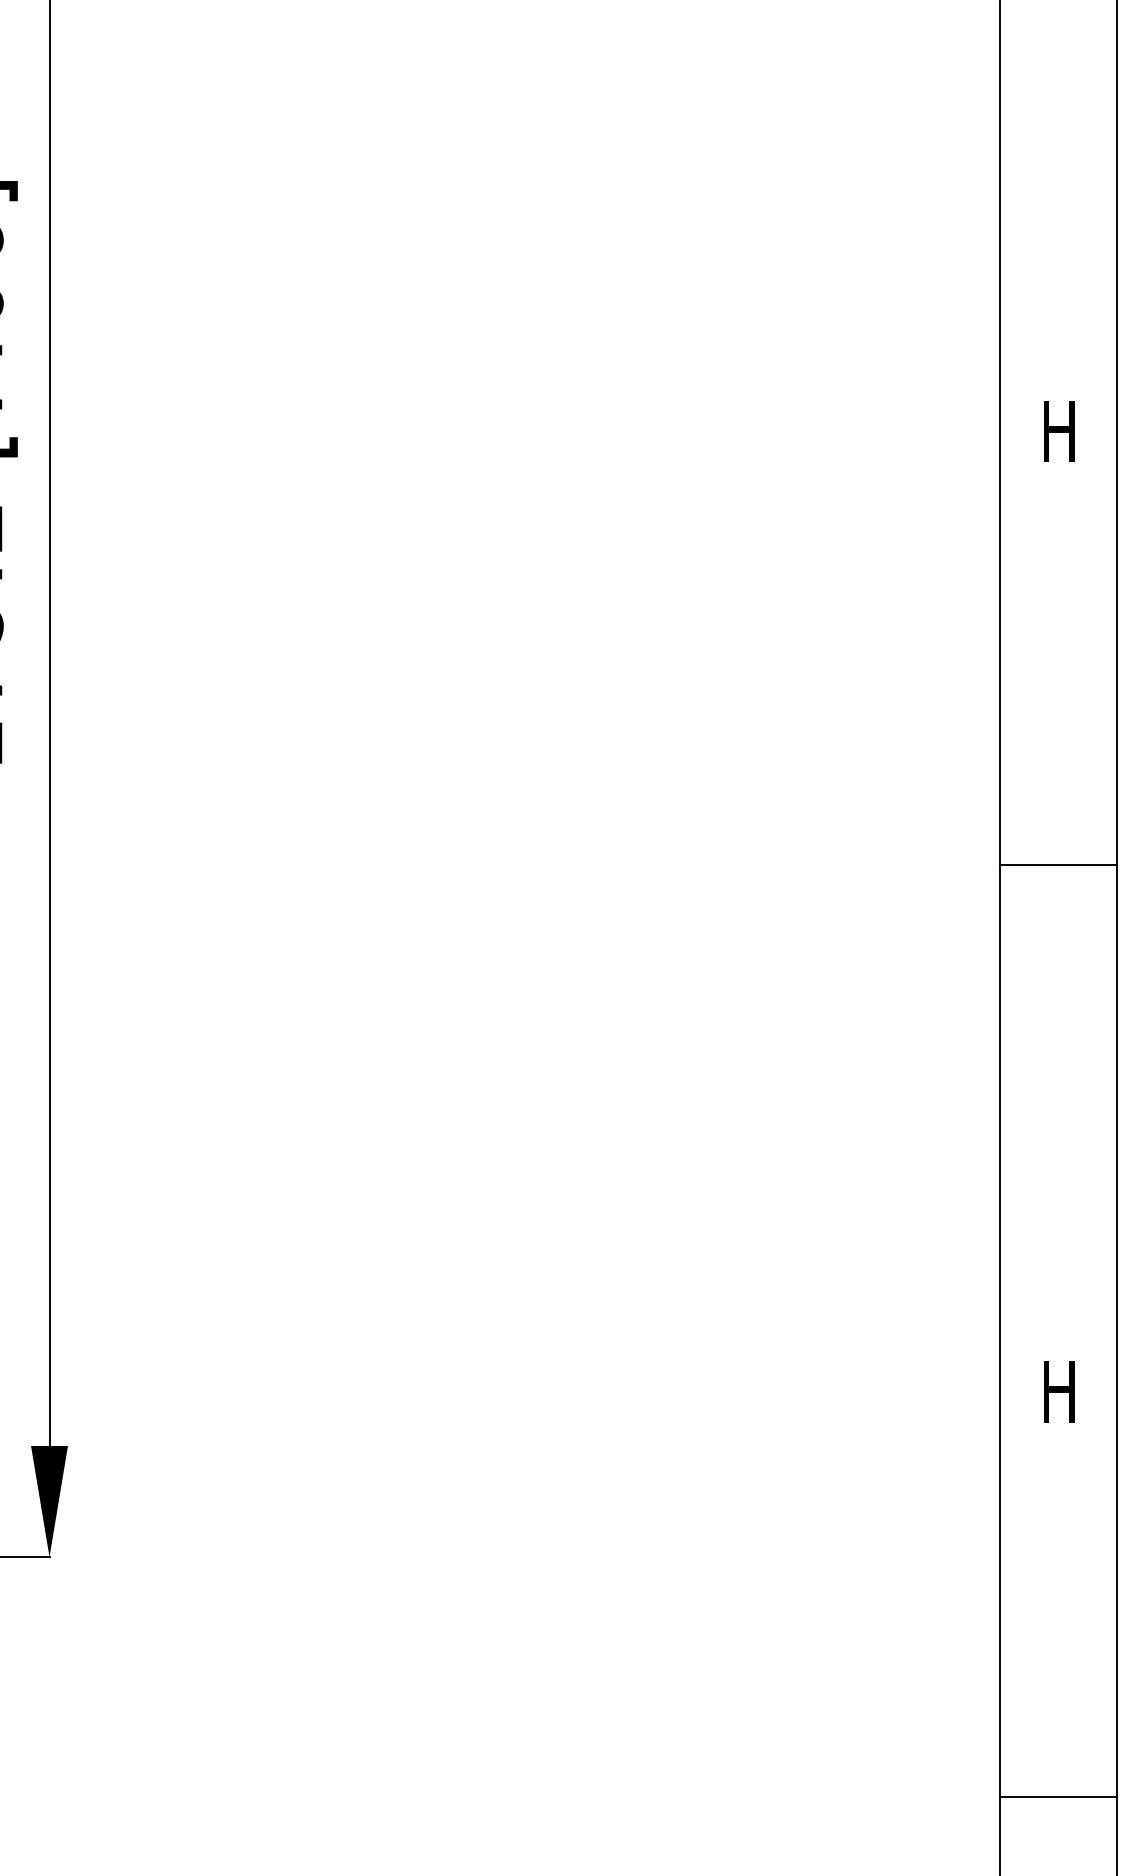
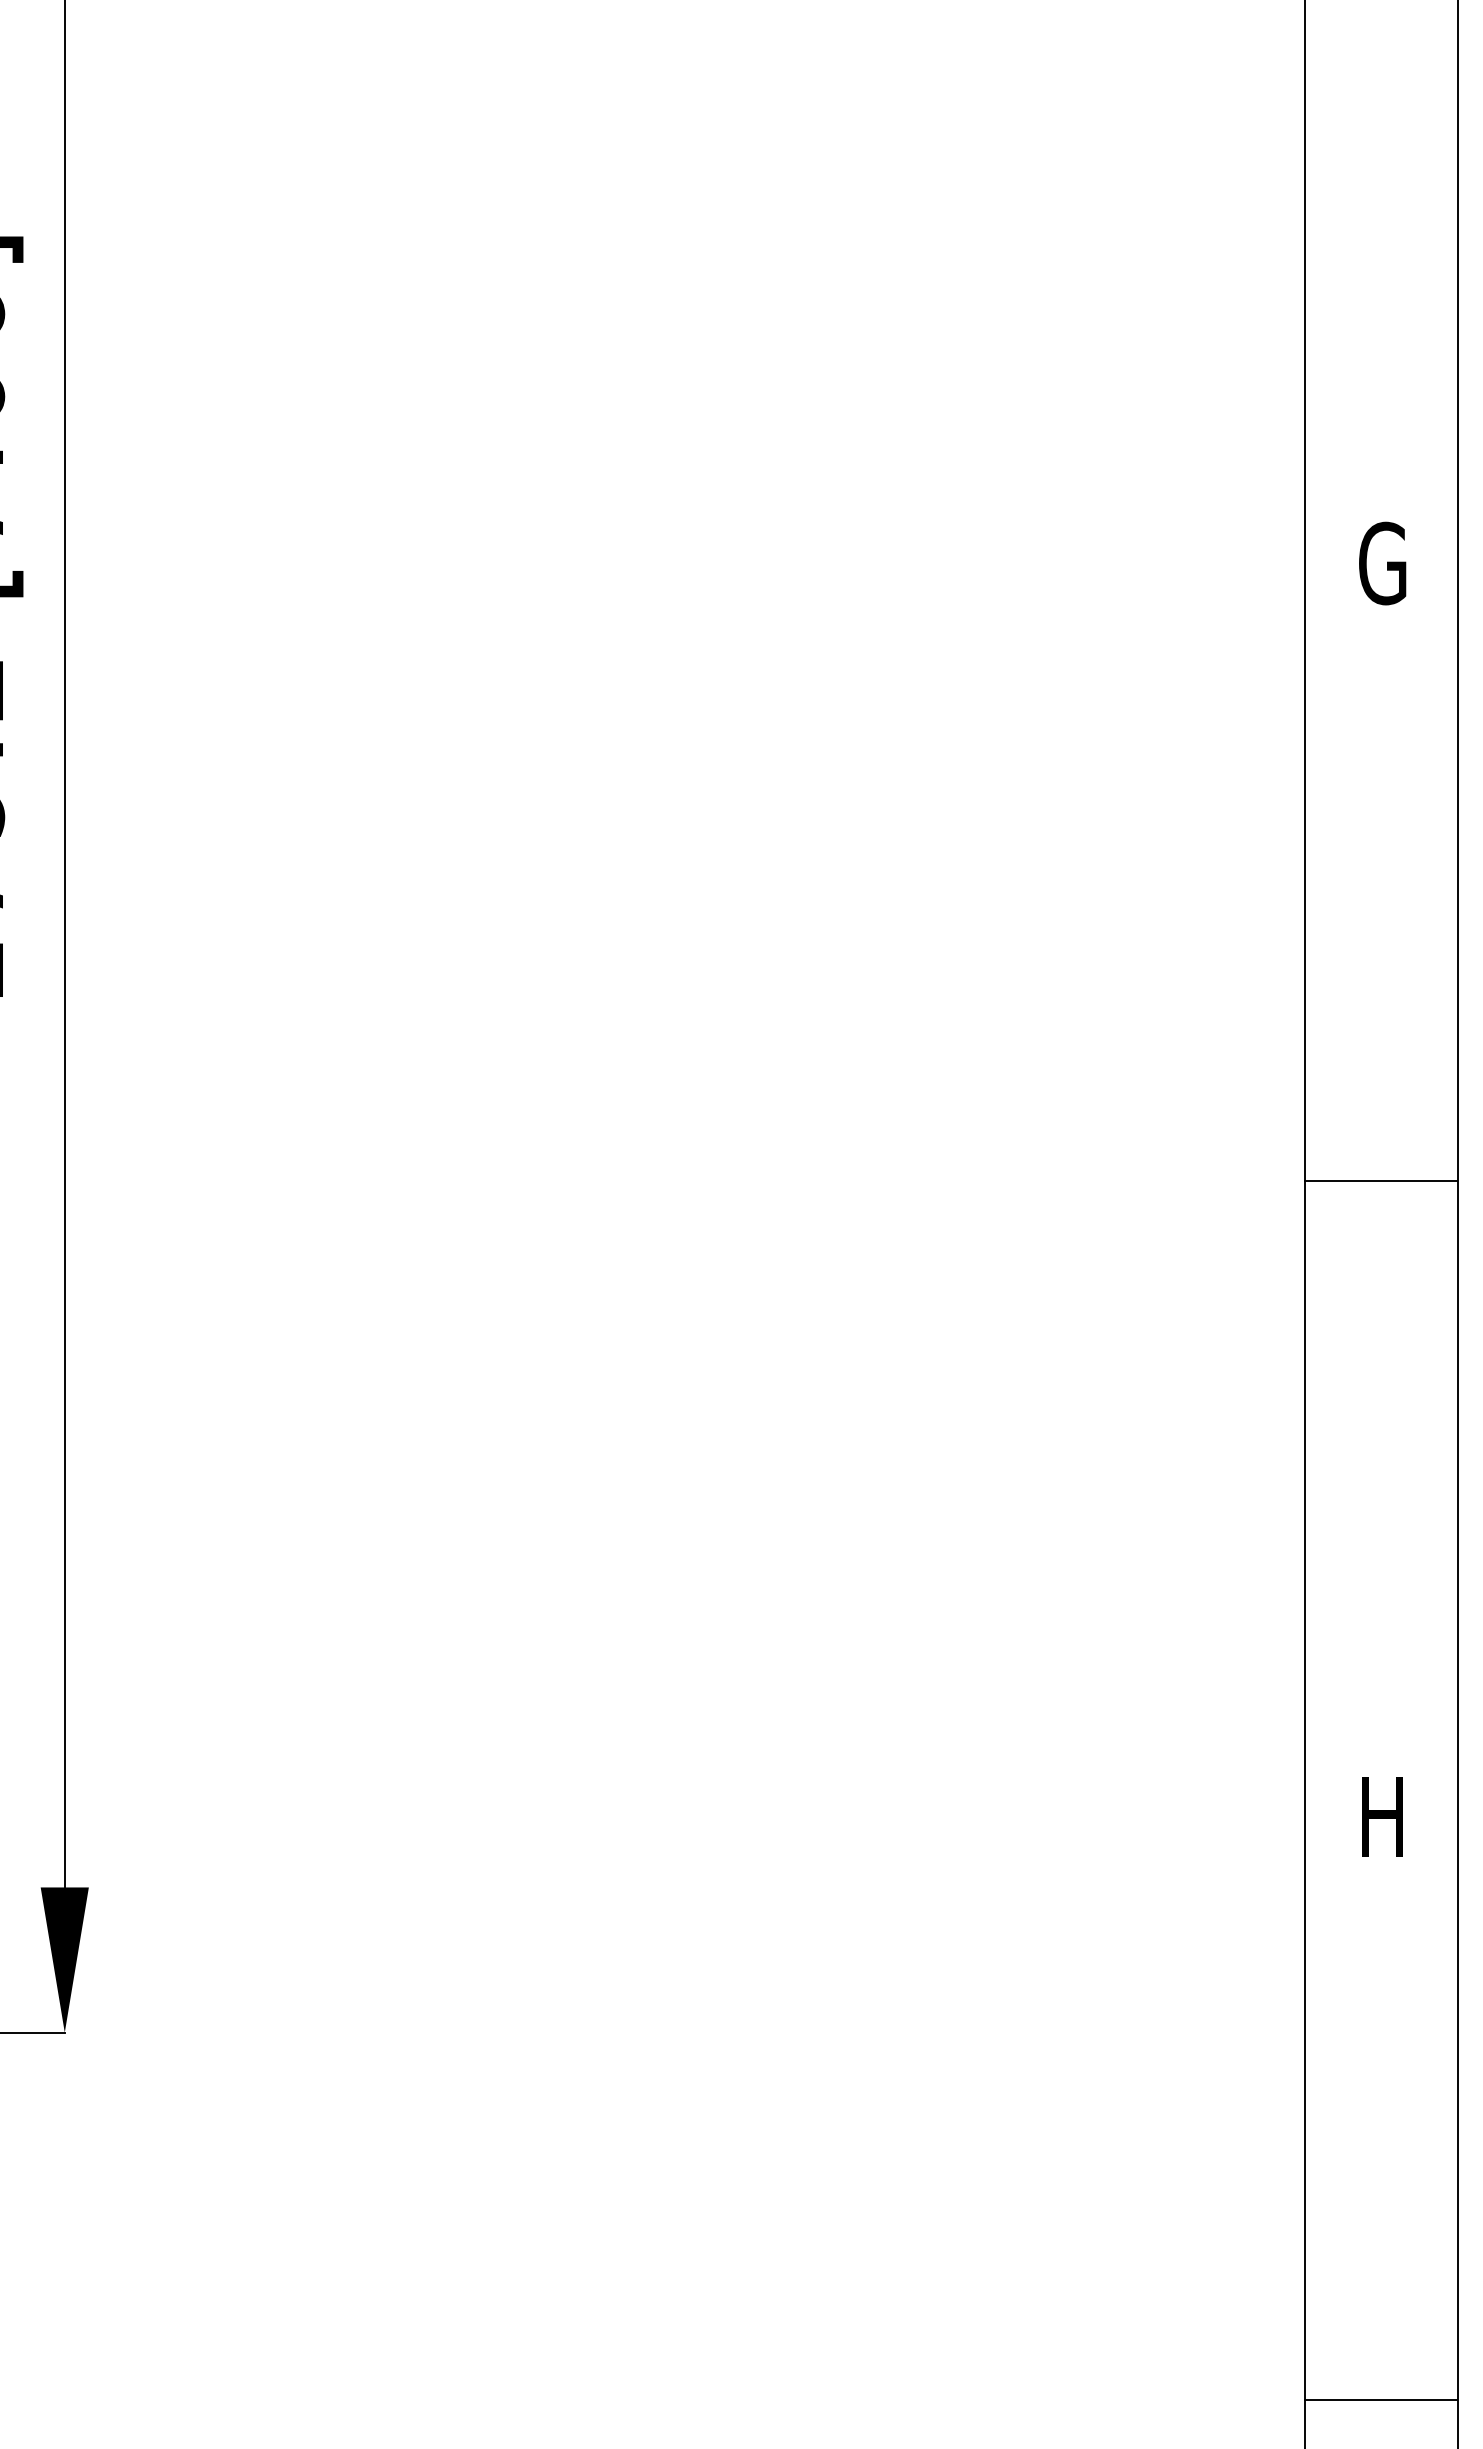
text: (1059, 431) -> (1382, 563), H -> G
line: (1057, 865) -> (1380, 1180), moved
line: (1057, 1796) -> (1380, 2400), moved

